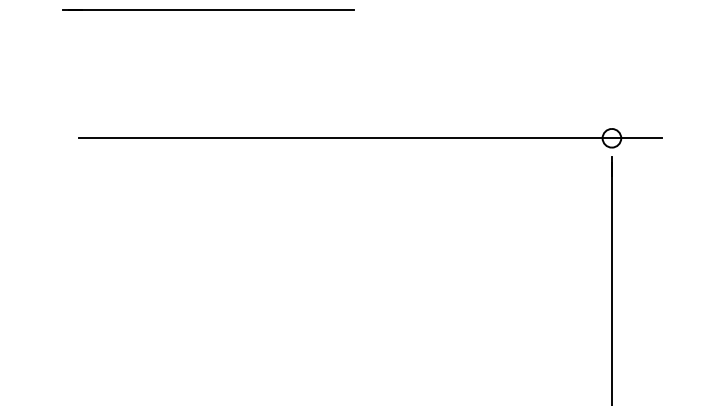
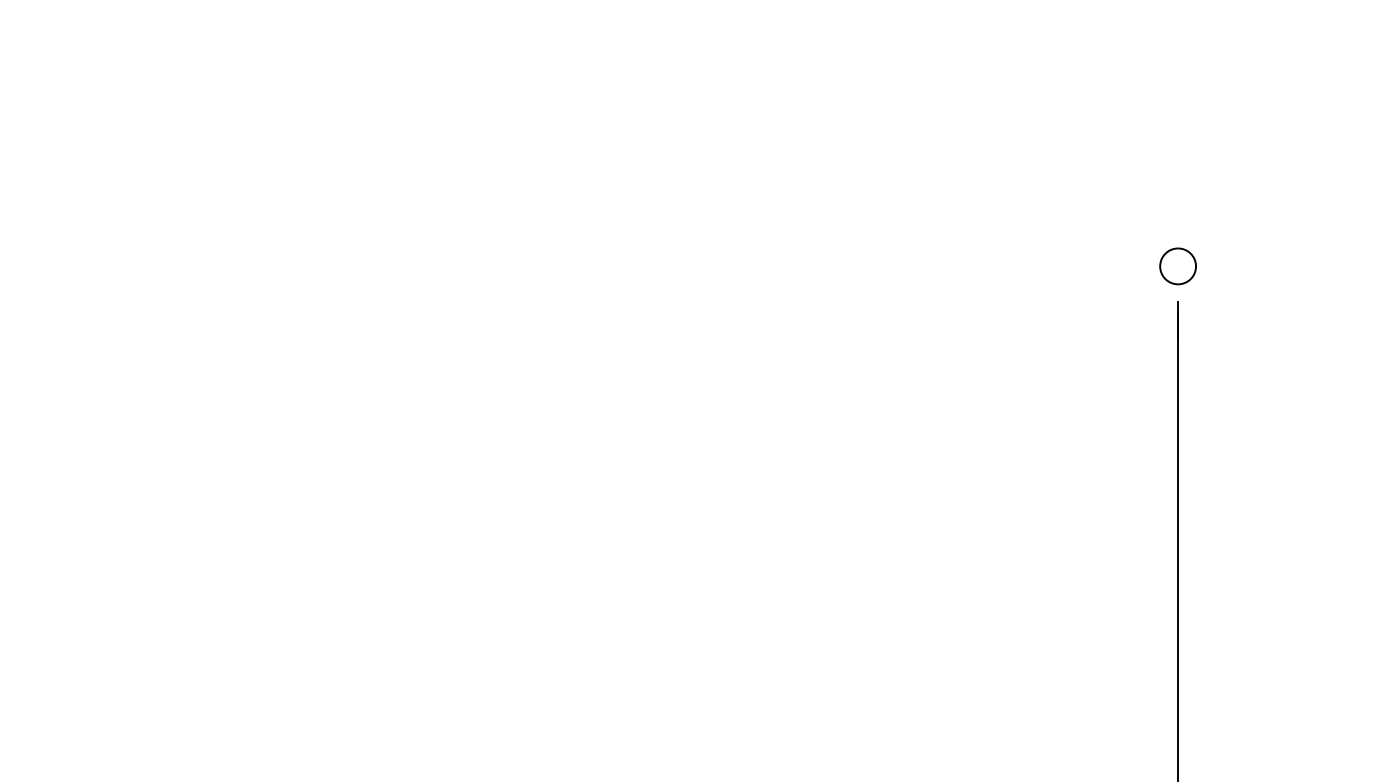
line: (208, 9) -> (401, 18), removed
line: (370, 138) -> (713, 266), removed

